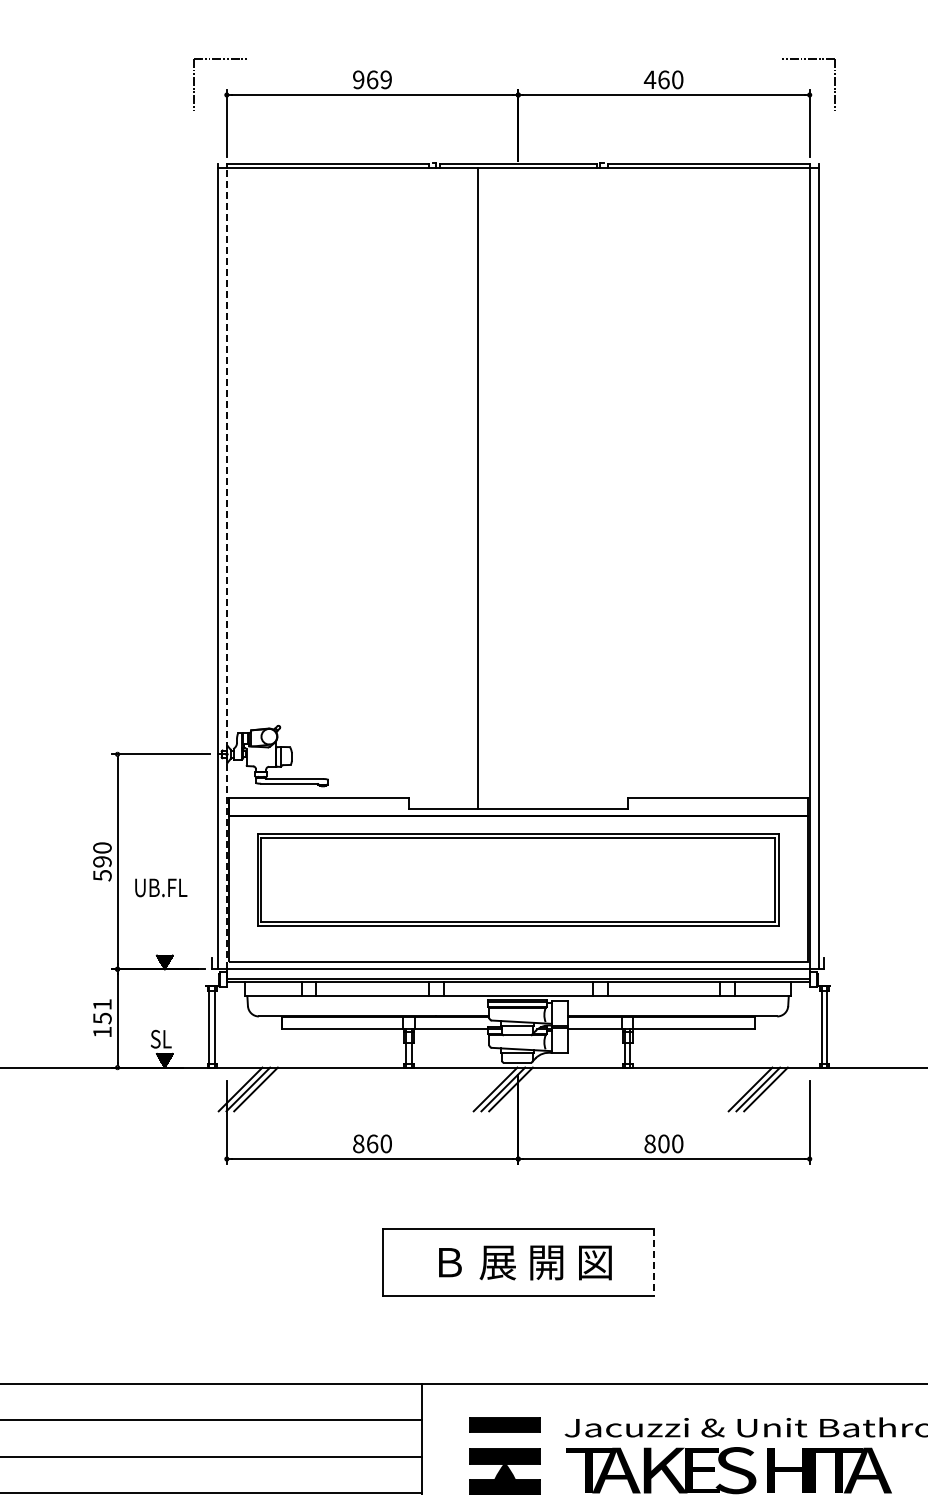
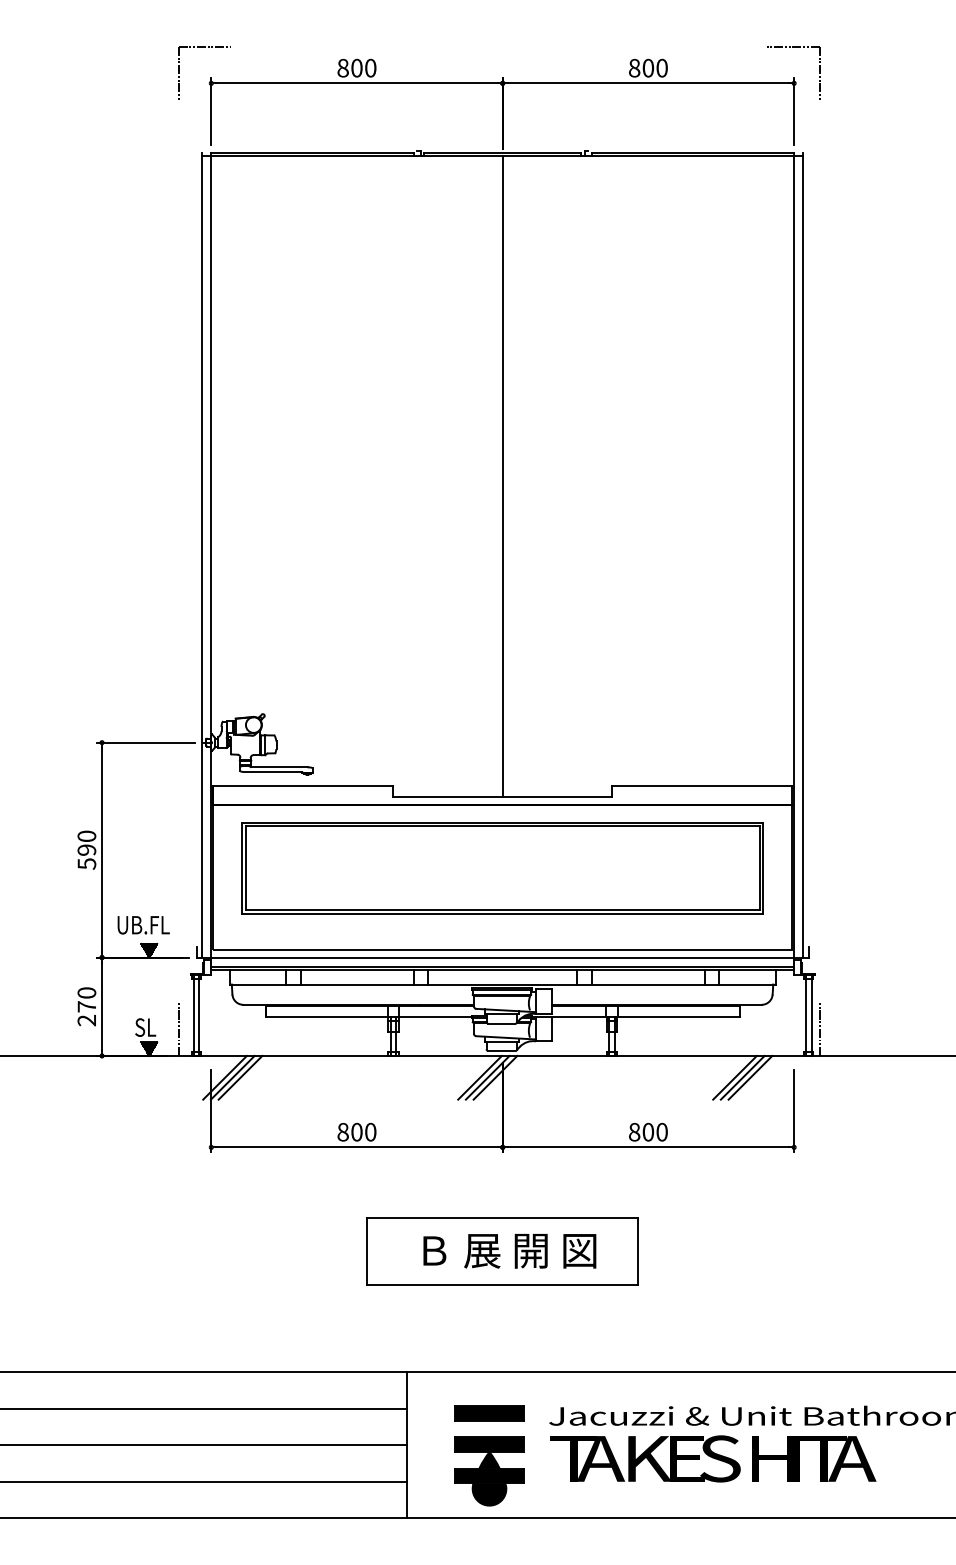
text: (372, 79) -> (356, 67), 969 -> 800
text: (657, 79) -> (641, 67), 460 -> 800
line: (478, 488) -> (502, 476), moved
line: (227, 568) -> (211, 556), dashed -> solid
text: (161, 888) -> (143, 925), moved
text: (102, 1018) -> (86, 1006), 151 -> 270
line: (194, 1040) -> (178, 1028), added
line: (835, 1040) -> (819, 1028), added
text: (372, 1143) -> (356, 1131), 860 -> 800
line: (654, 1263) -> (638, 1251), dashed -> solid

